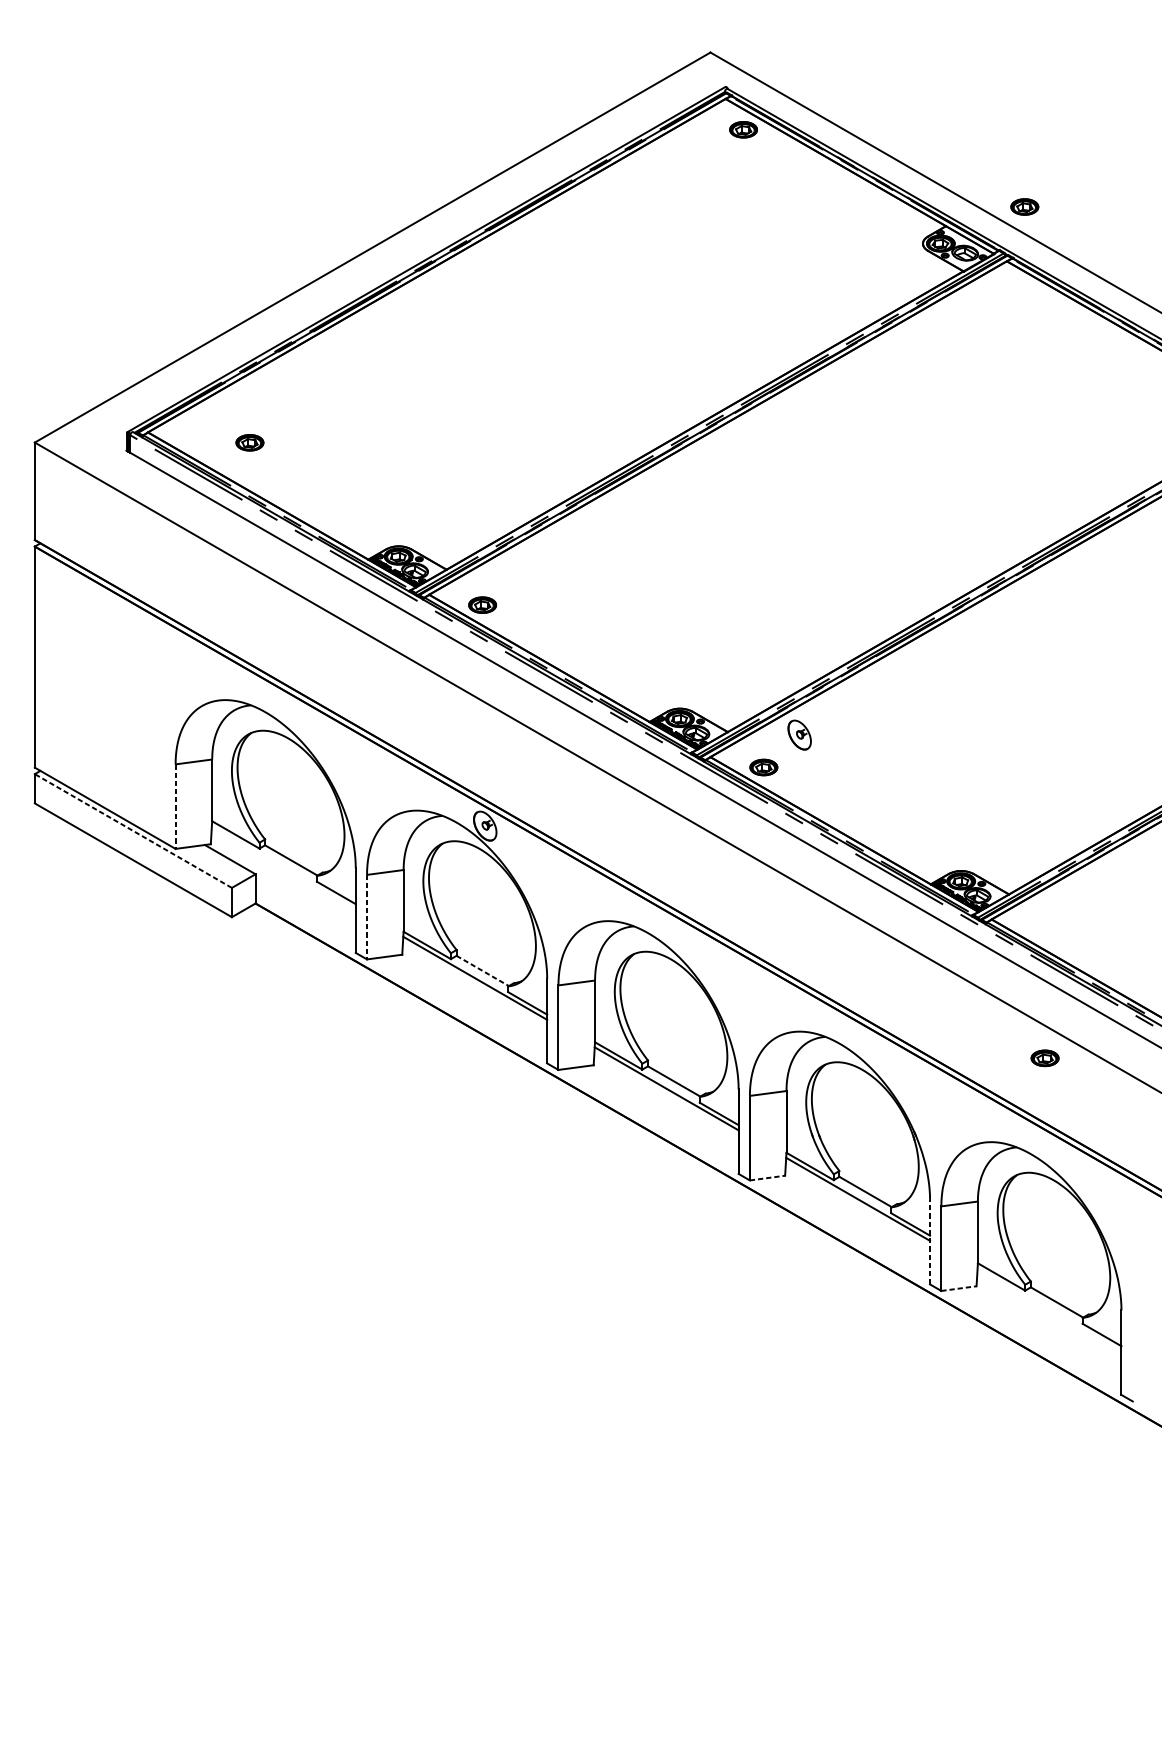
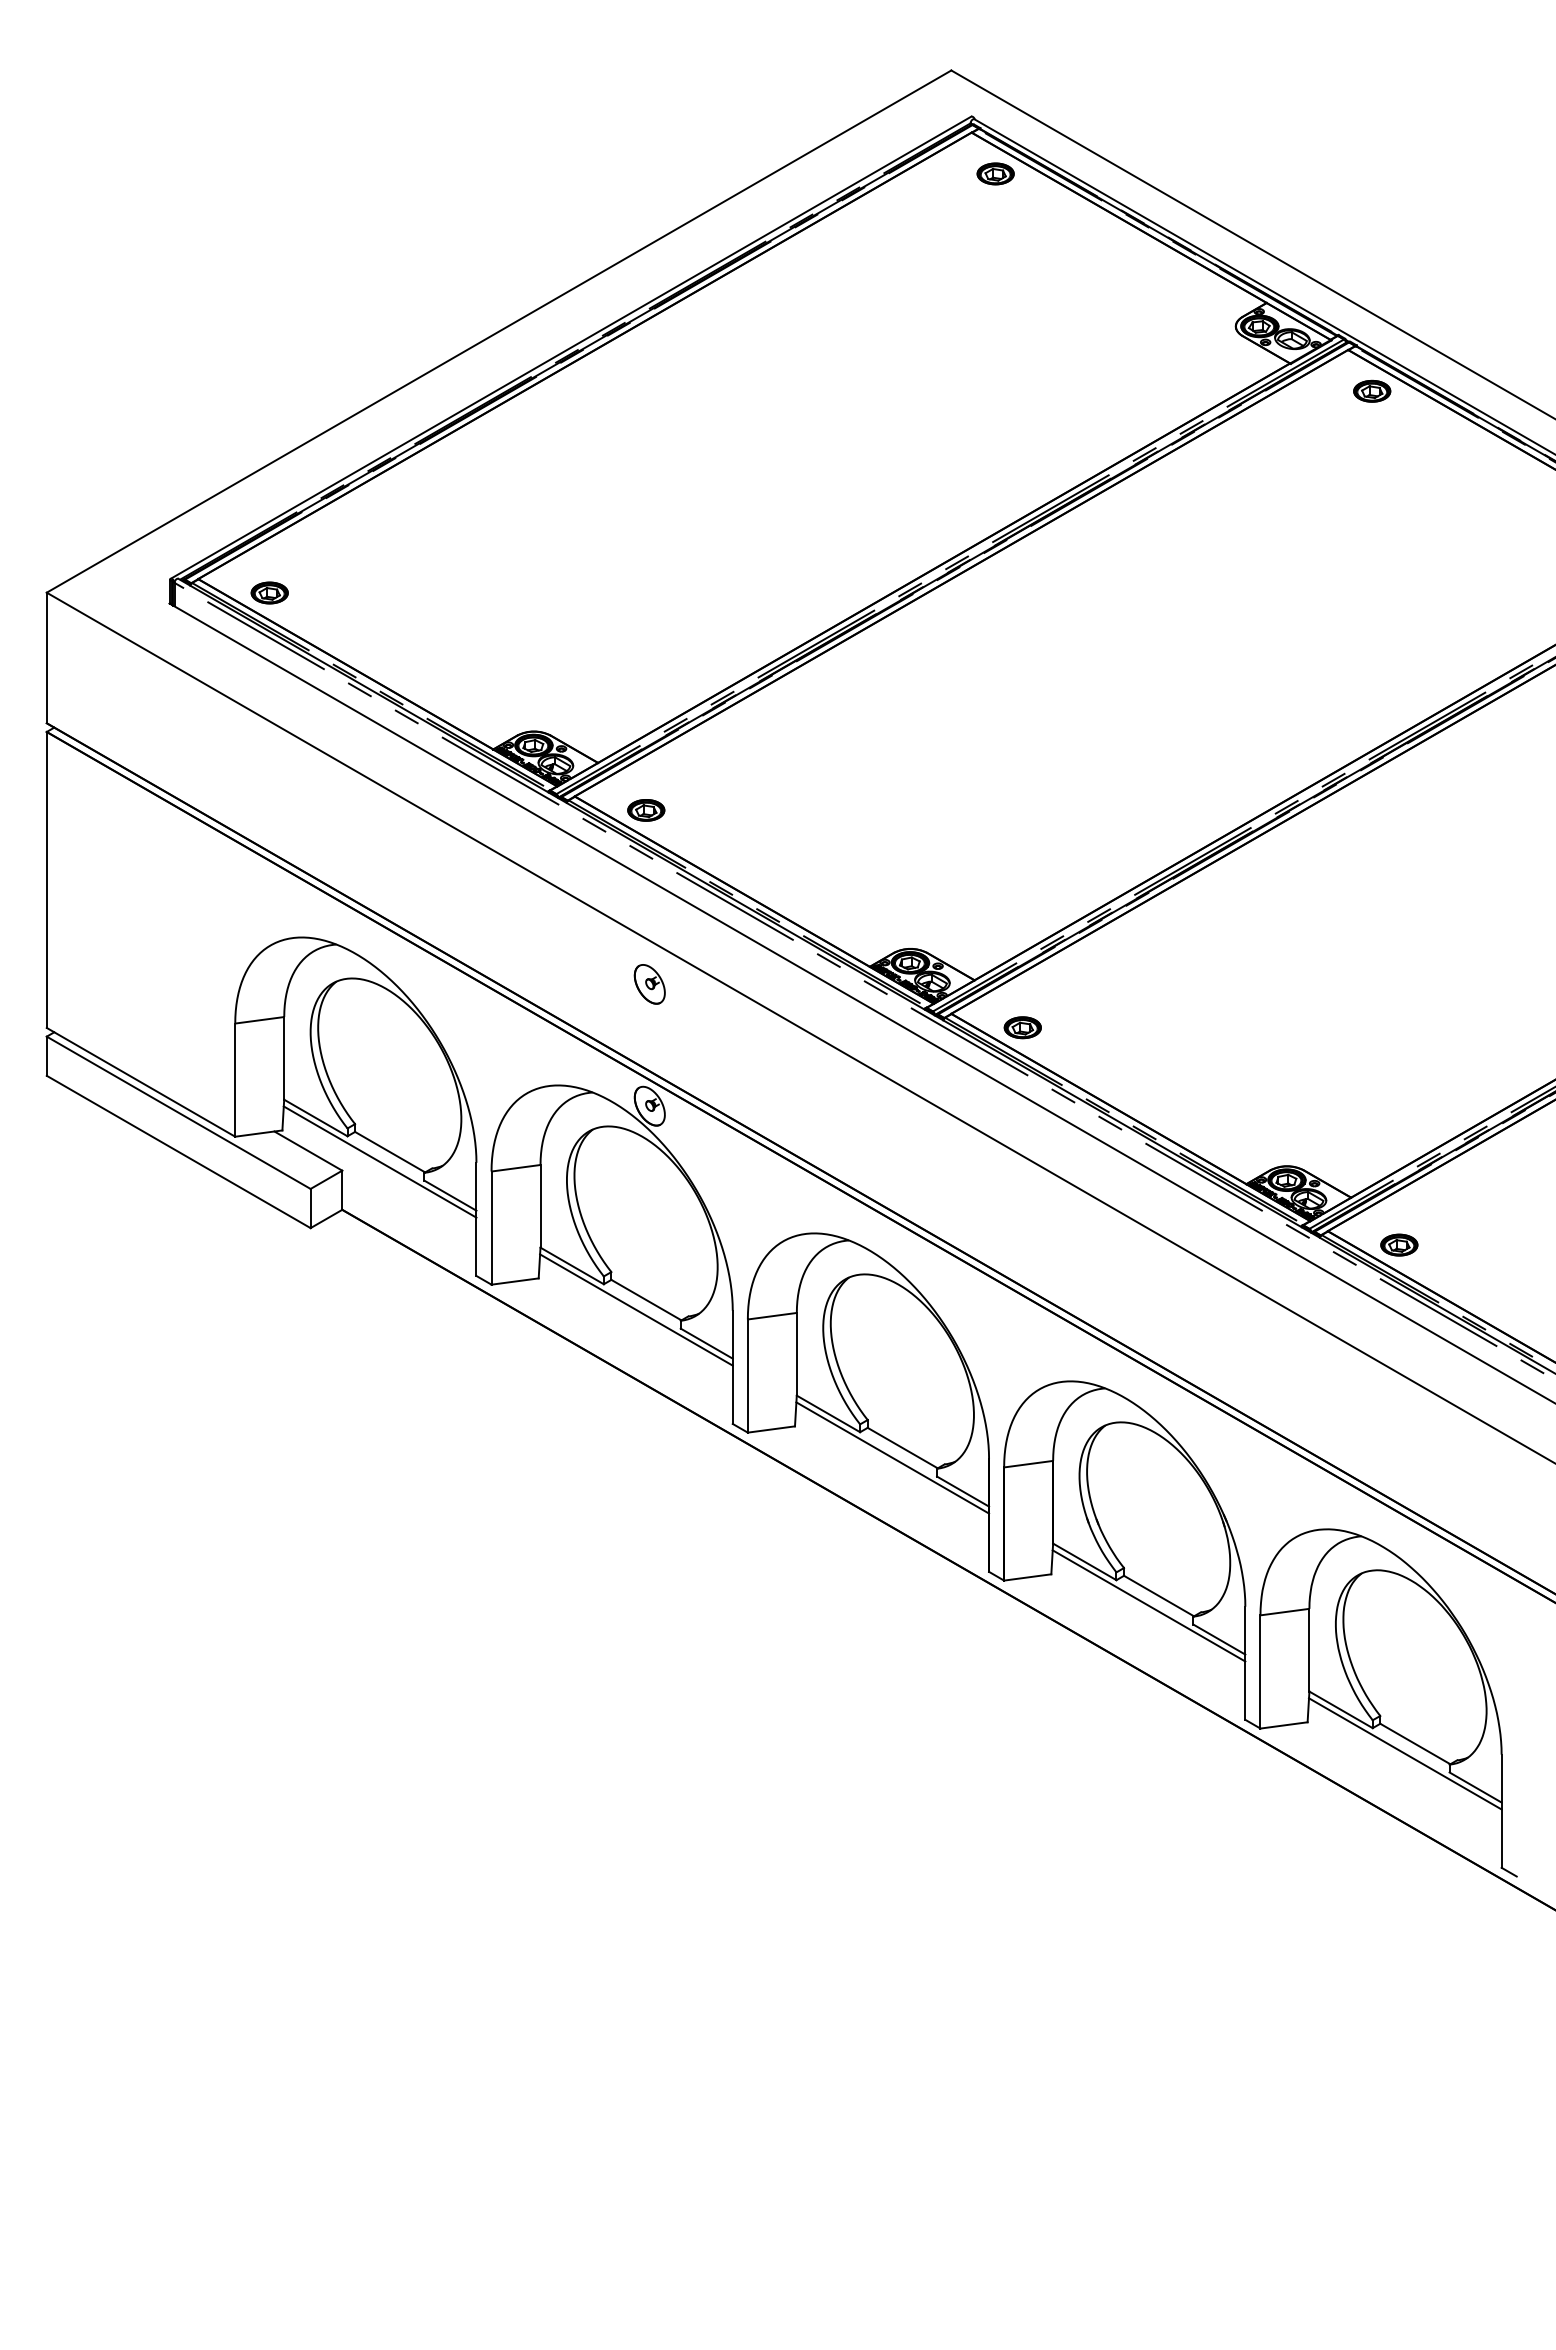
part: (1025, 206) -> (1372, 390), moved
part: (249, 442) -> (269, 592), moved
part: (799, 735) -> (649, 984), moved
line: (175, 806) -> (235, 1080), dashed -> solid
line: (133, 830) -> (178, 1112), dashed -> solid
line: (283, 867) -> (379, 1161), added
line: (367, 917) -> (491, 1228), dashed -> solid
line: (482, 971) -> (646, 1300), dashed -> solid
part: (1045, 1057) -> (1399, 1244), moved
line: (767, 1178) -> (1027, 1577), dashed -> solid
line: (930, 1242) -> (1245, 1663), dashed -> solid
line: (959, 1288) -> (1284, 1725), dashed -> solid
line: (1048, 1309) -> (1404, 1753), added

